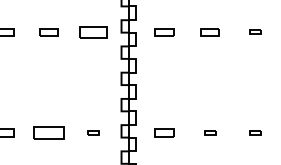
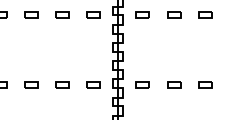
part: (93, 31) -> (93, 14), size x0.71
part: (255, 31) -> (205, 14), size x1.67
part: (48, 132) -> (62, 84), size x0.62
part: (93, 132) -> (93, 84), size x1.67
part: (210, 132) -> (174, 84), size x1.67
part: (255, 132) -> (205, 84), size x1.67

